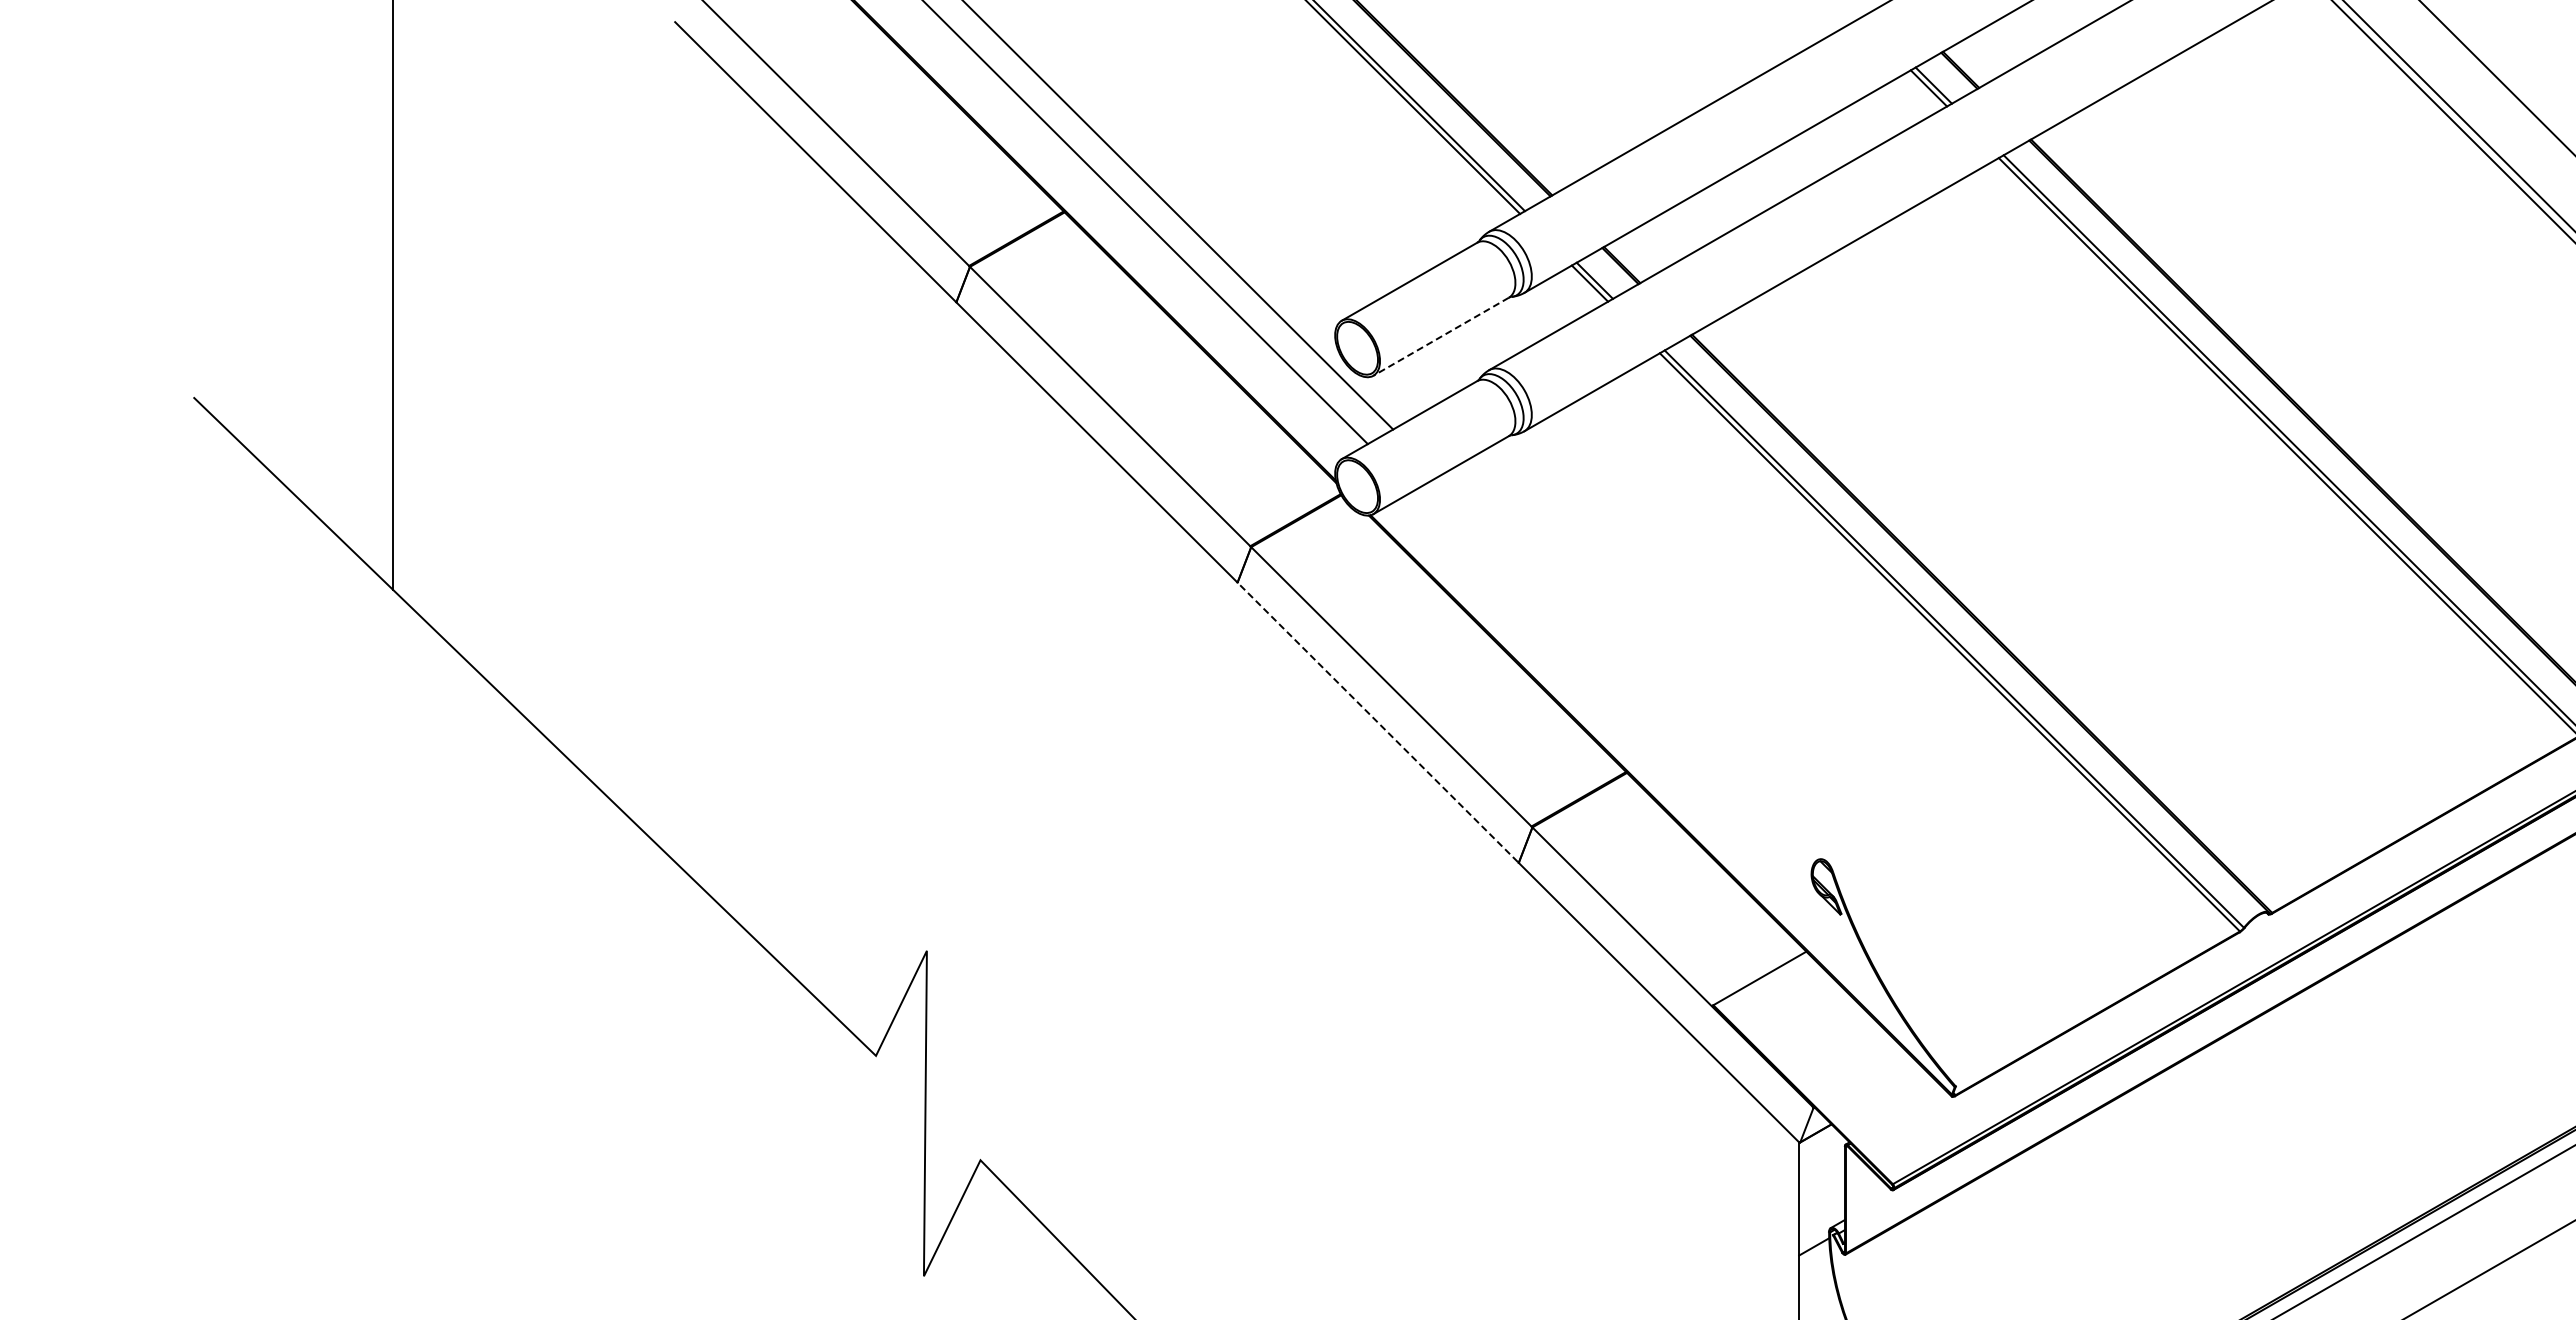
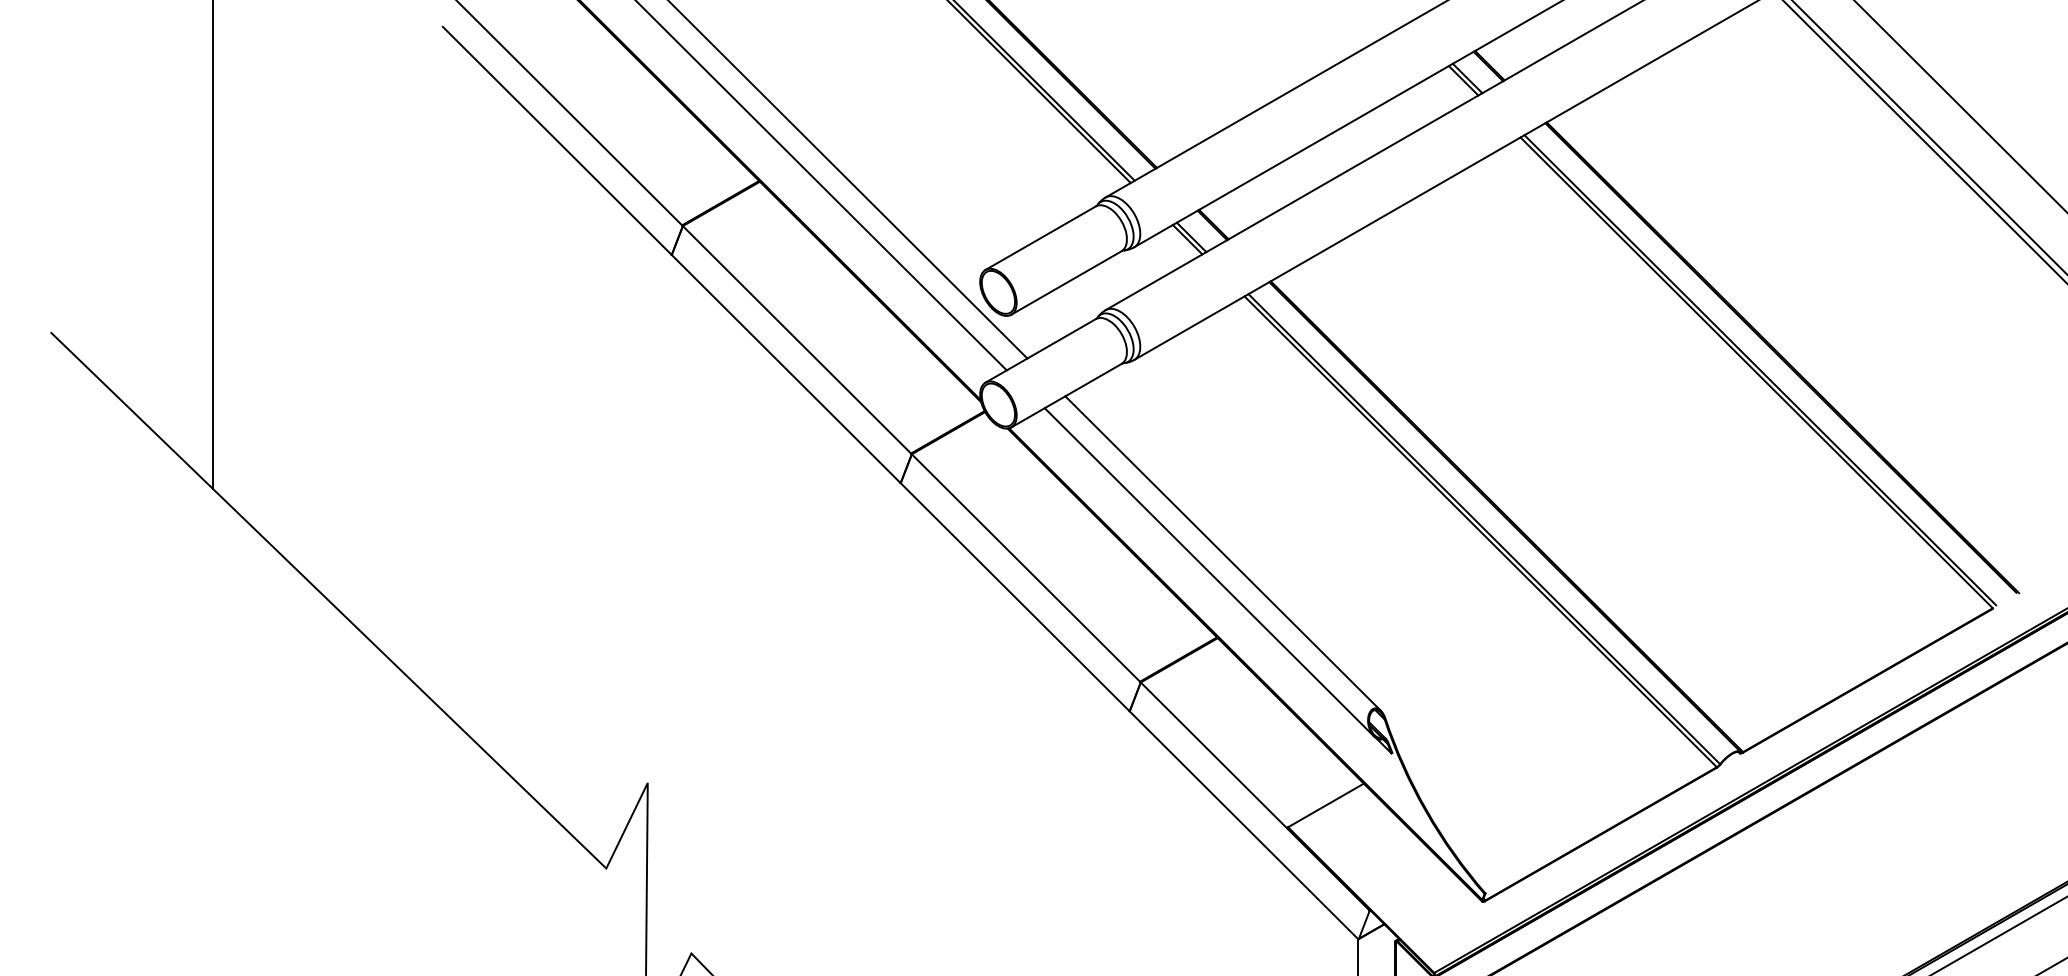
line: (1440, 337) -> (1065, 283), dashed -> solid
line: (1633, 668) -> (1223, 553), added
line: (1616, 691) -> (1209, 571), added
line: (1377, 722) -> (1014, 597), dashed -> solid

